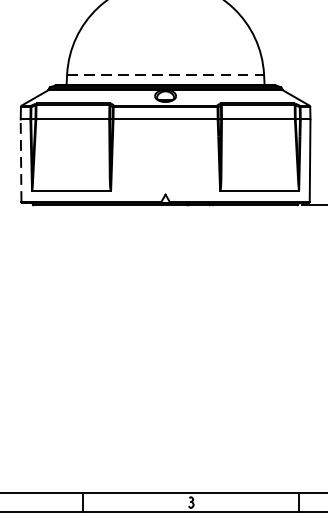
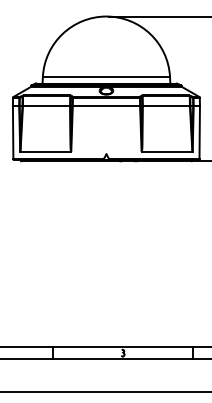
line: (165, 73) -> (106, 76), dashed -> solid
line: (21, 160) -> (13, 132), dashed -> solid

